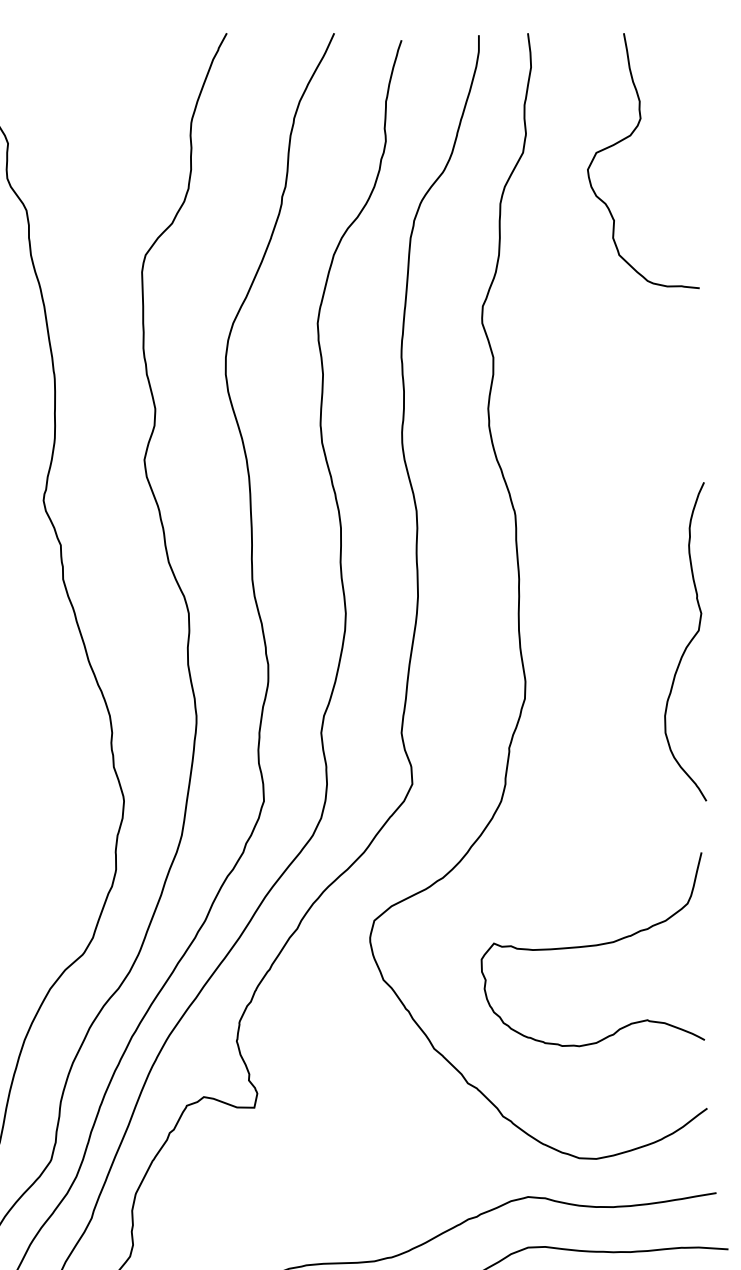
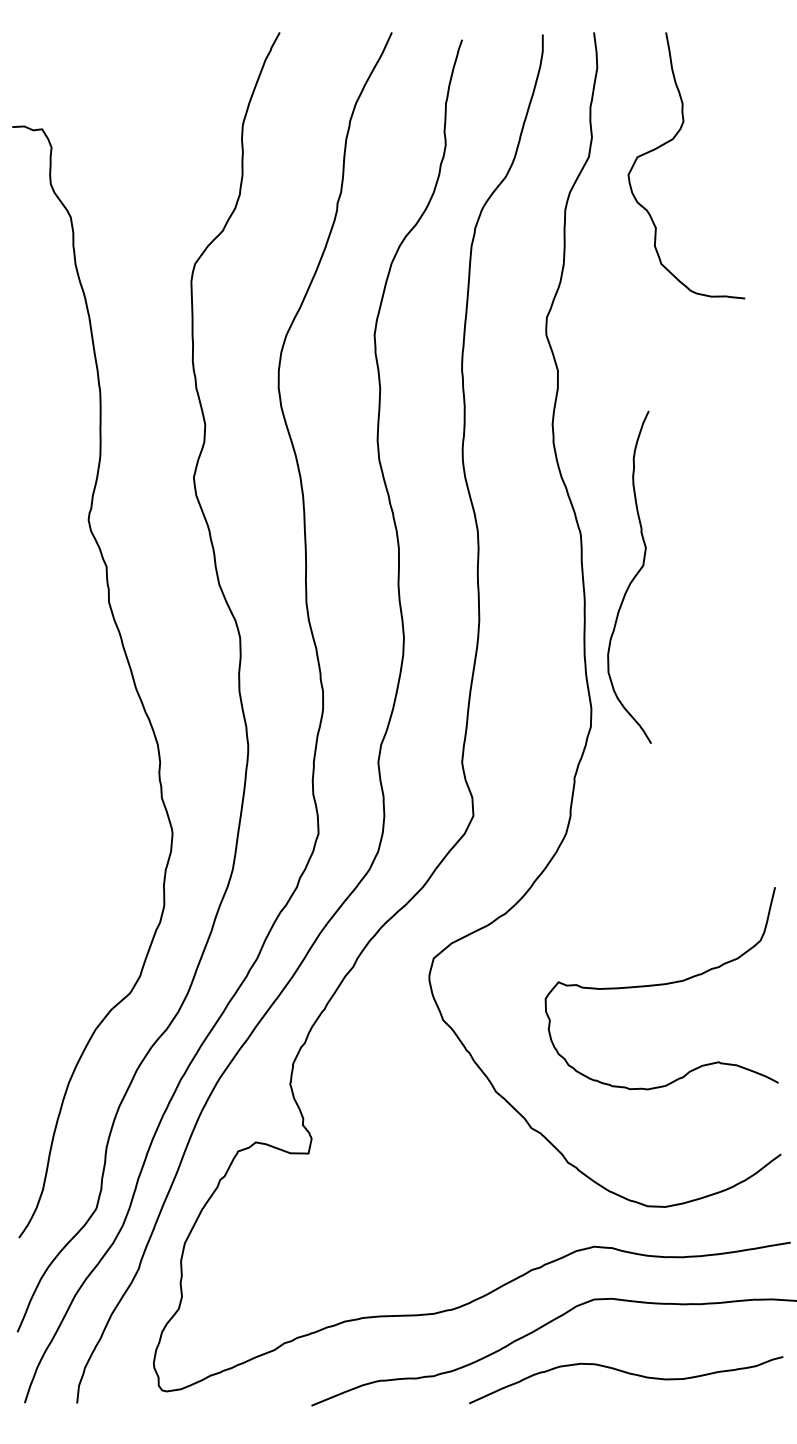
curve: (627, 138) -> (669, 142), moved
curve: (688, 642) -> (632, 578), moved

